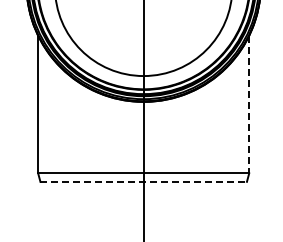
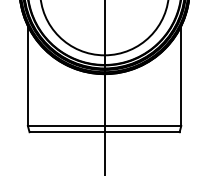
line: (249, 104) -> (181, 76), dashed -> solid
line: (144, 181) -> (105, 131), dashed -> solid

